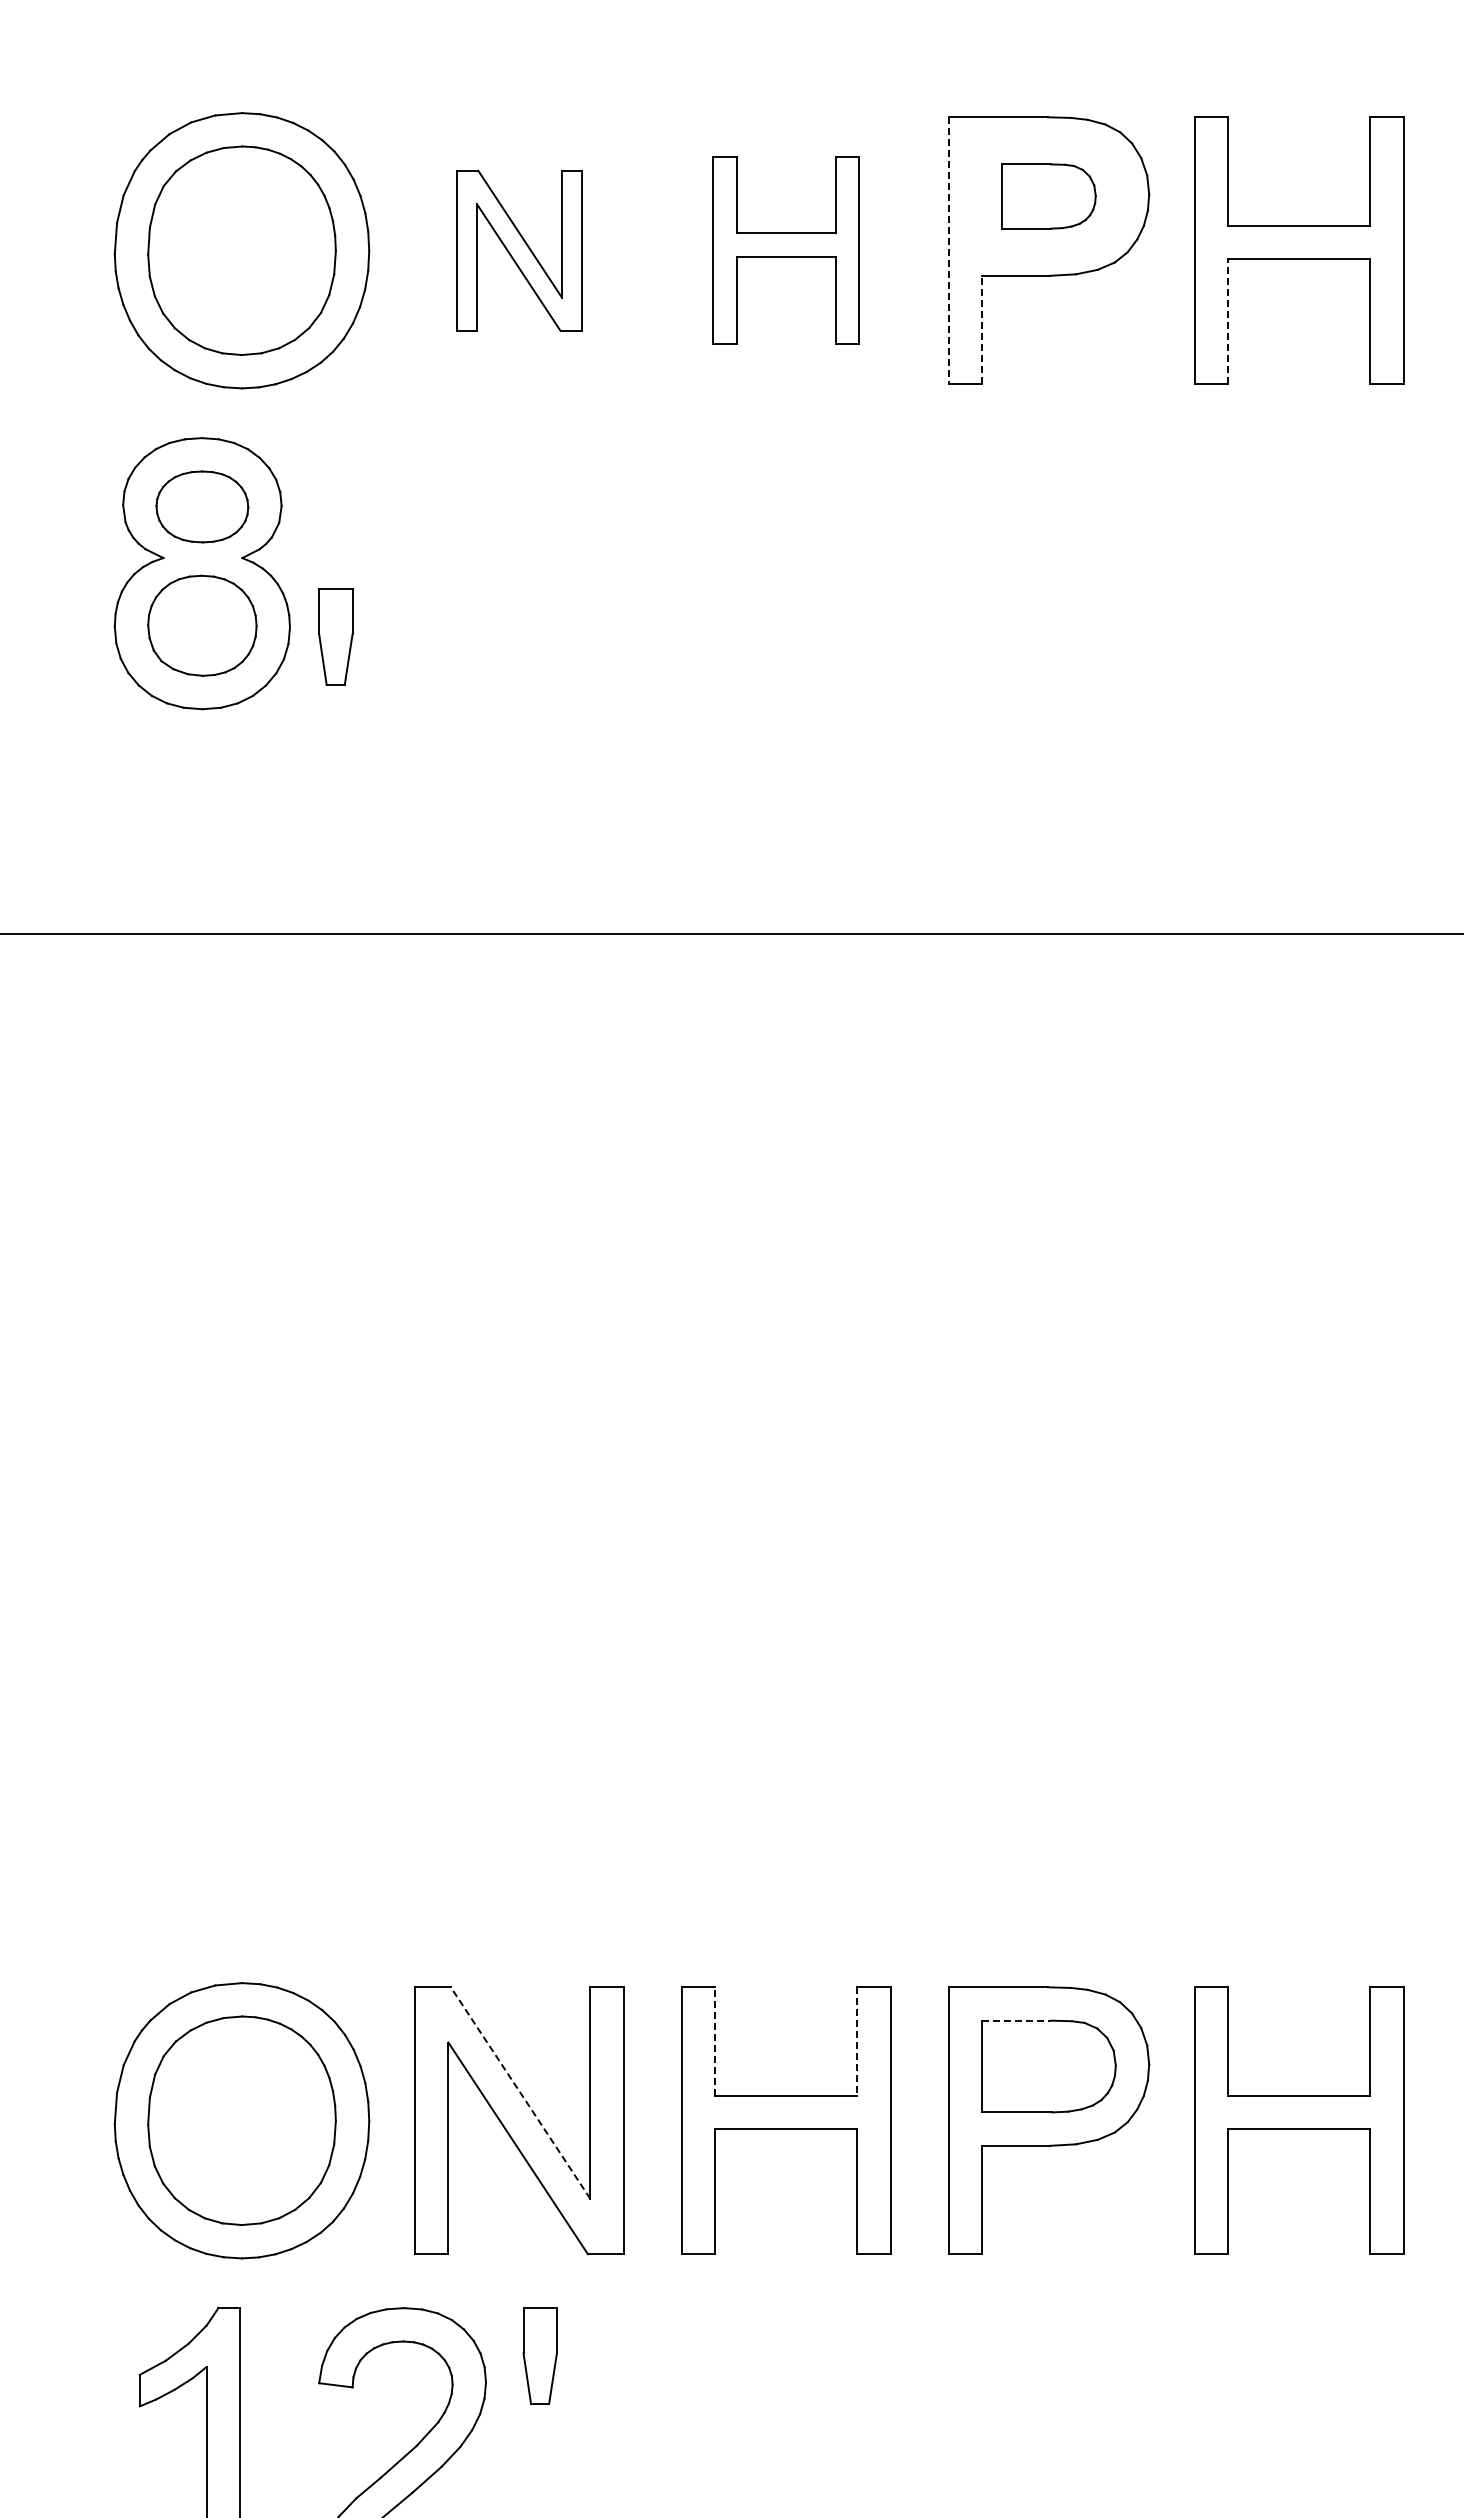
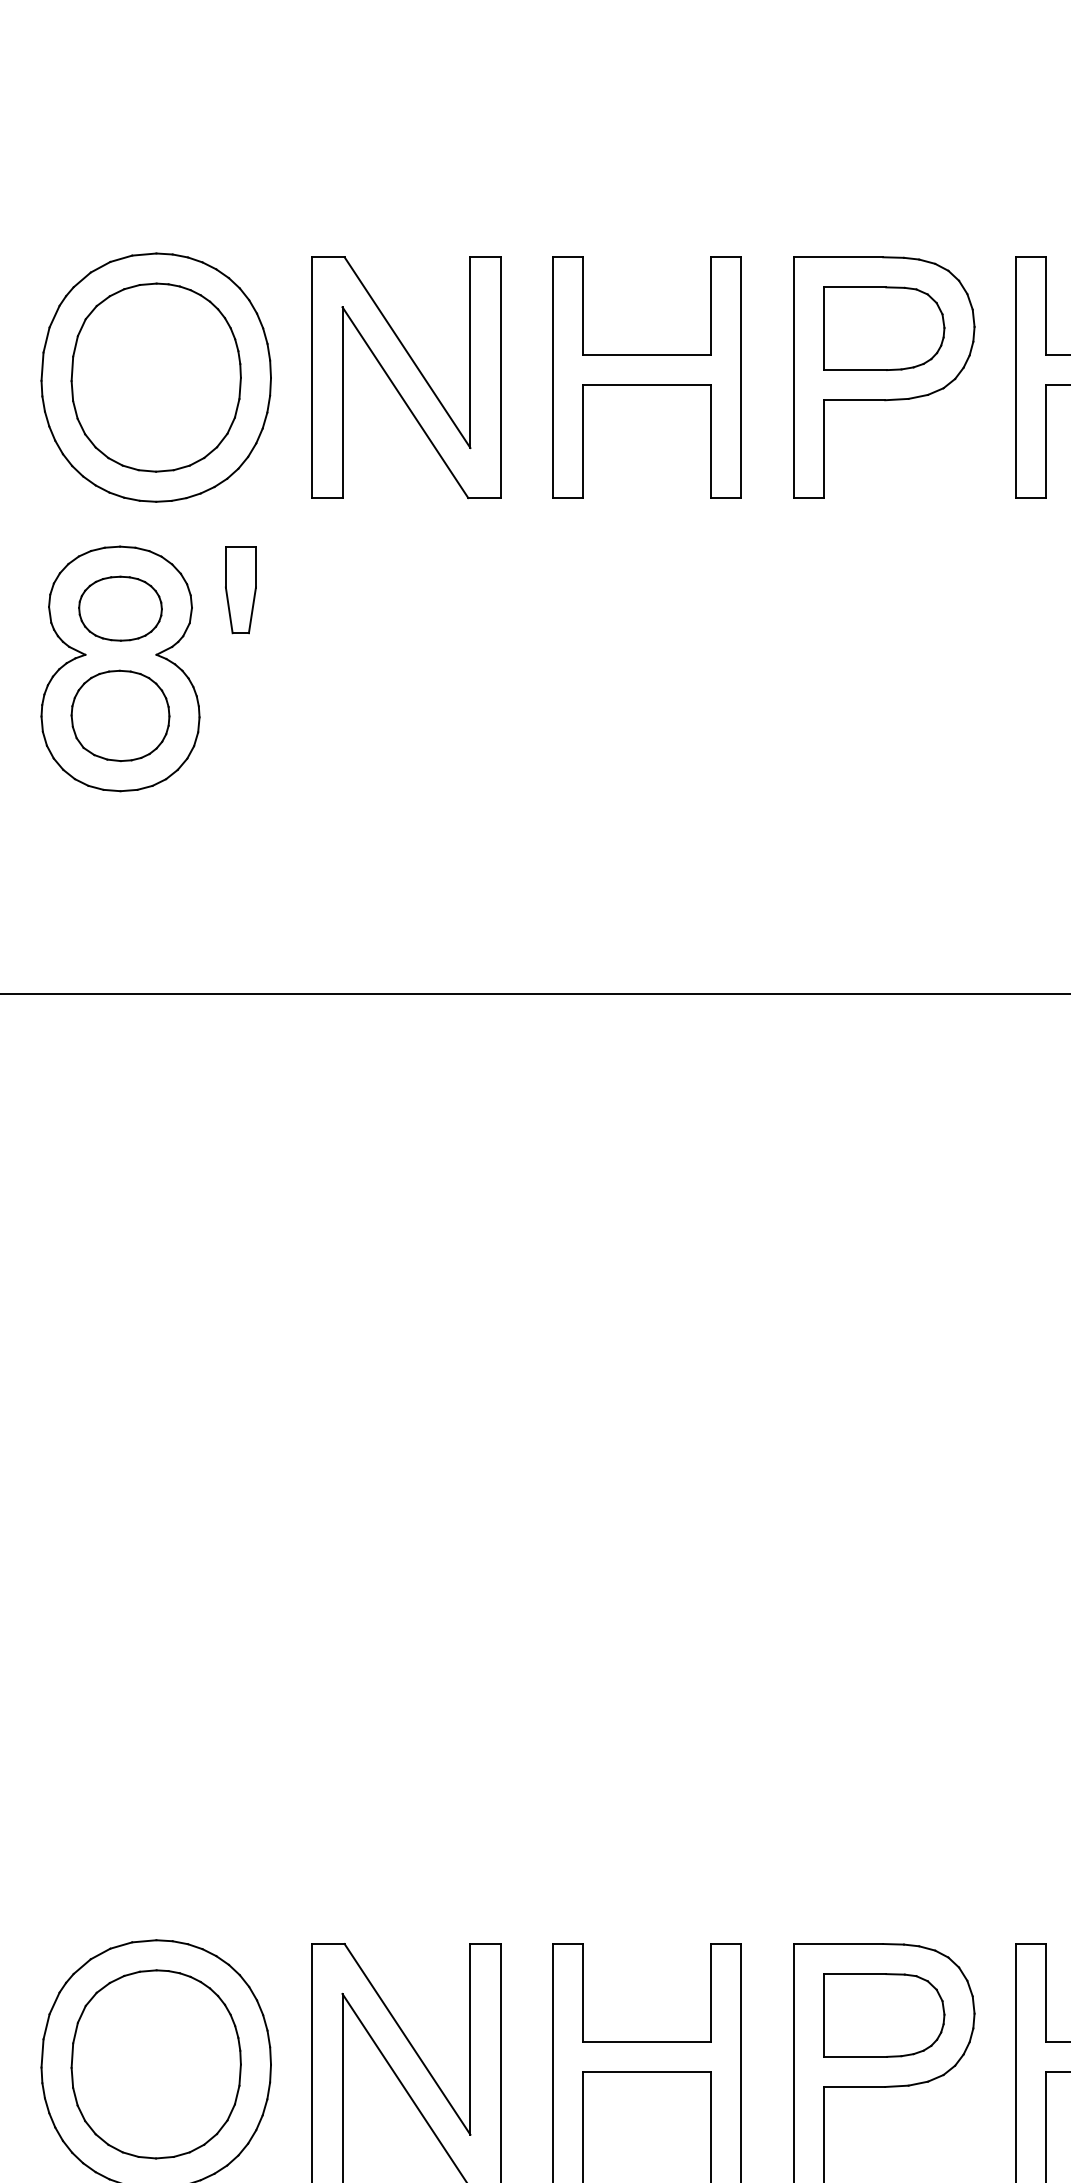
part: (1048, 196) -> (883, 328), size x1.43
part: (519, 250) -> (406, 377), size x1.67
part: (786, 250) -> (647, 377), size x1.43
line: (949, 251) -> (794, 378), dashed -> solid
line: (1228, 321) -> (1046, 441), dashed -> solid
line: (982, 329) -> (824, 448), dashed -> solid
part: (335, 636) -> (240, 589), moved
line: (1016, 2020) -> (854, 1973), dashed -> solid
line: (715, 2041) -> (583, 1992), dashed -> solid
line: (857, 2042) -> (711, 1993), dashed -> solid
line: (520, 2093) -> (407, 2039), dashed -> solid

